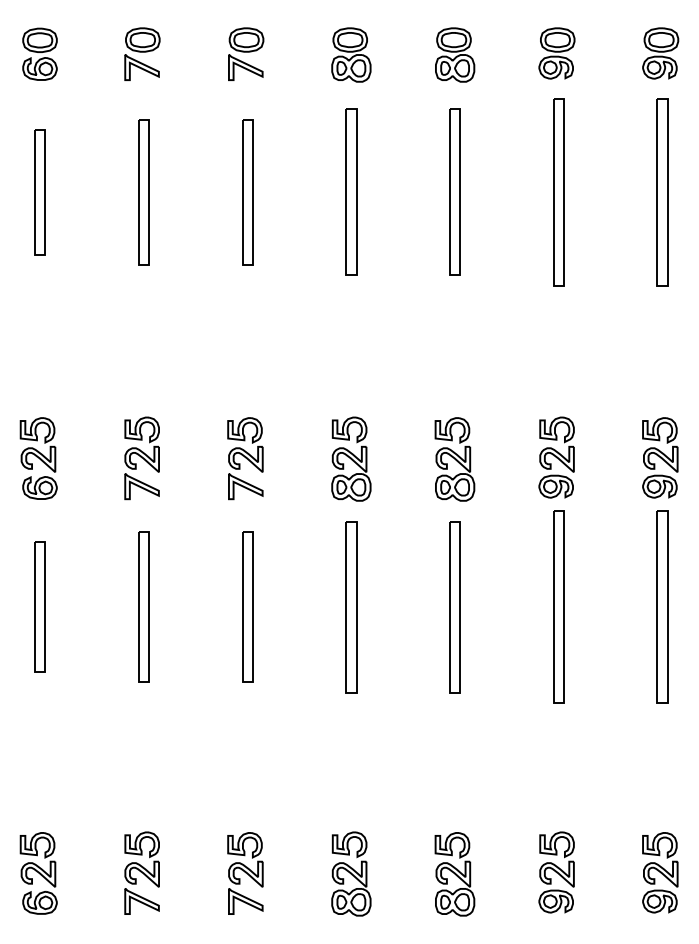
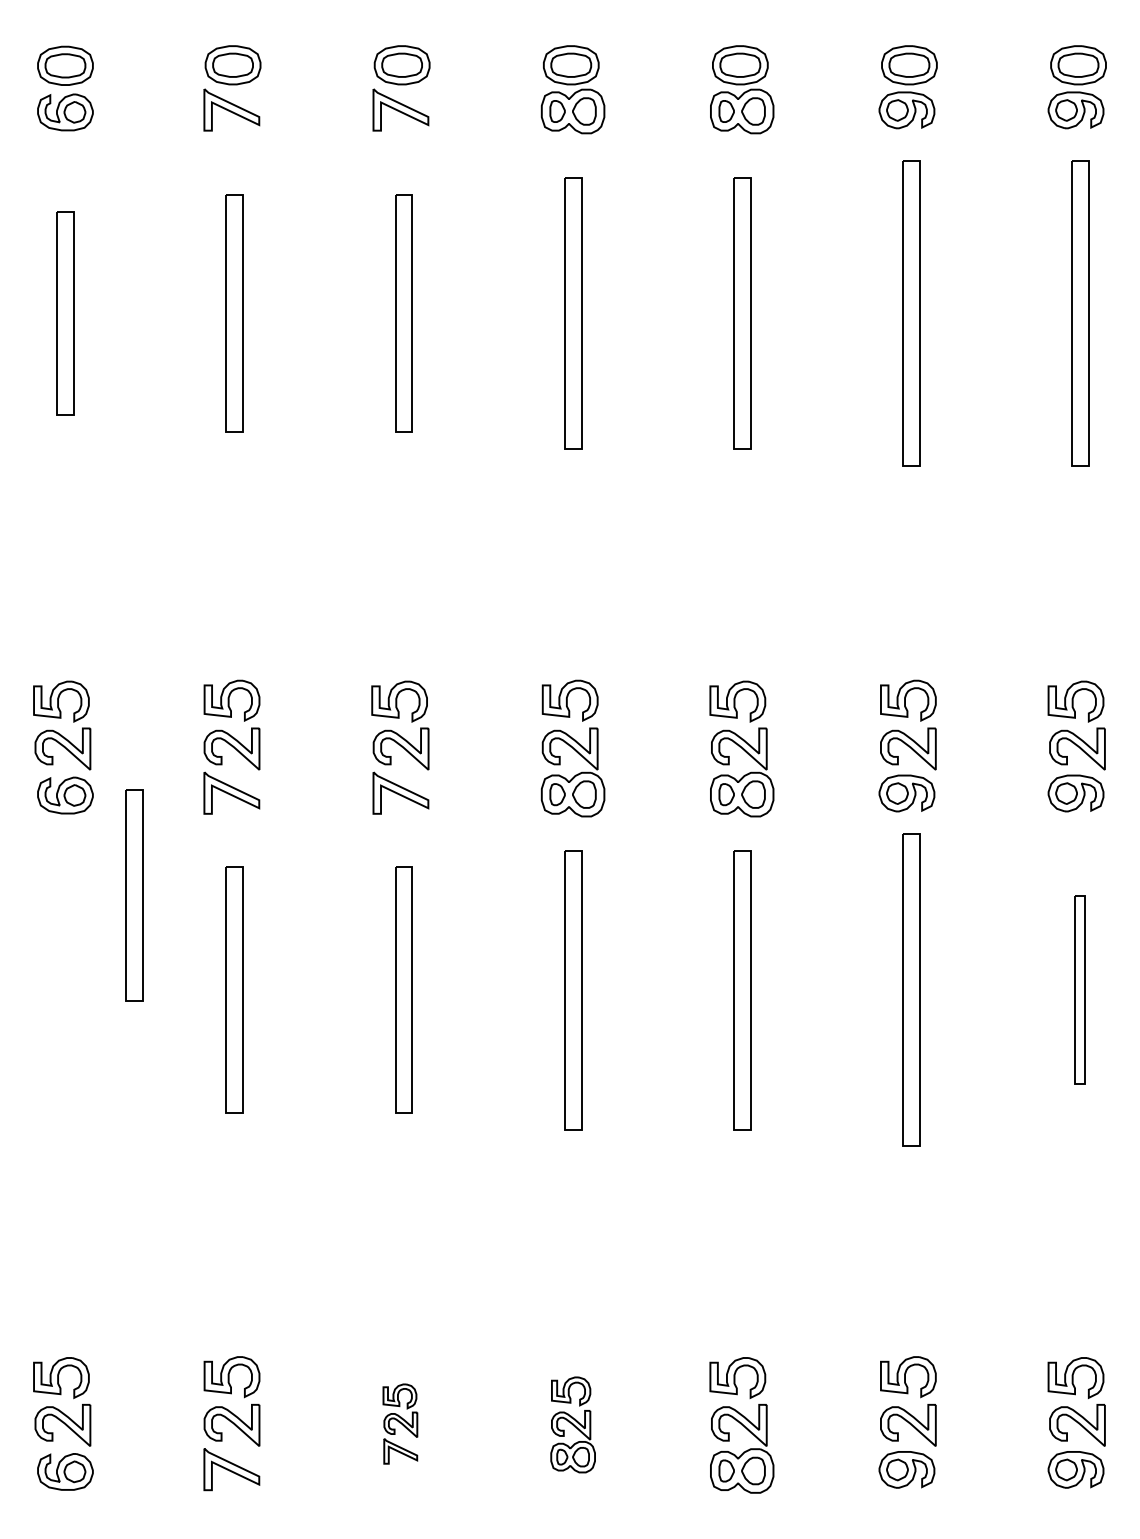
part: (39, 606) -> (133, 894), moved
part: (662, 606) -> (1080, 988), size x0.6
part: (245, 873) -> (400, 1424), size x0.6
part: (351, 873) -> (573, 1424), size x0.7

